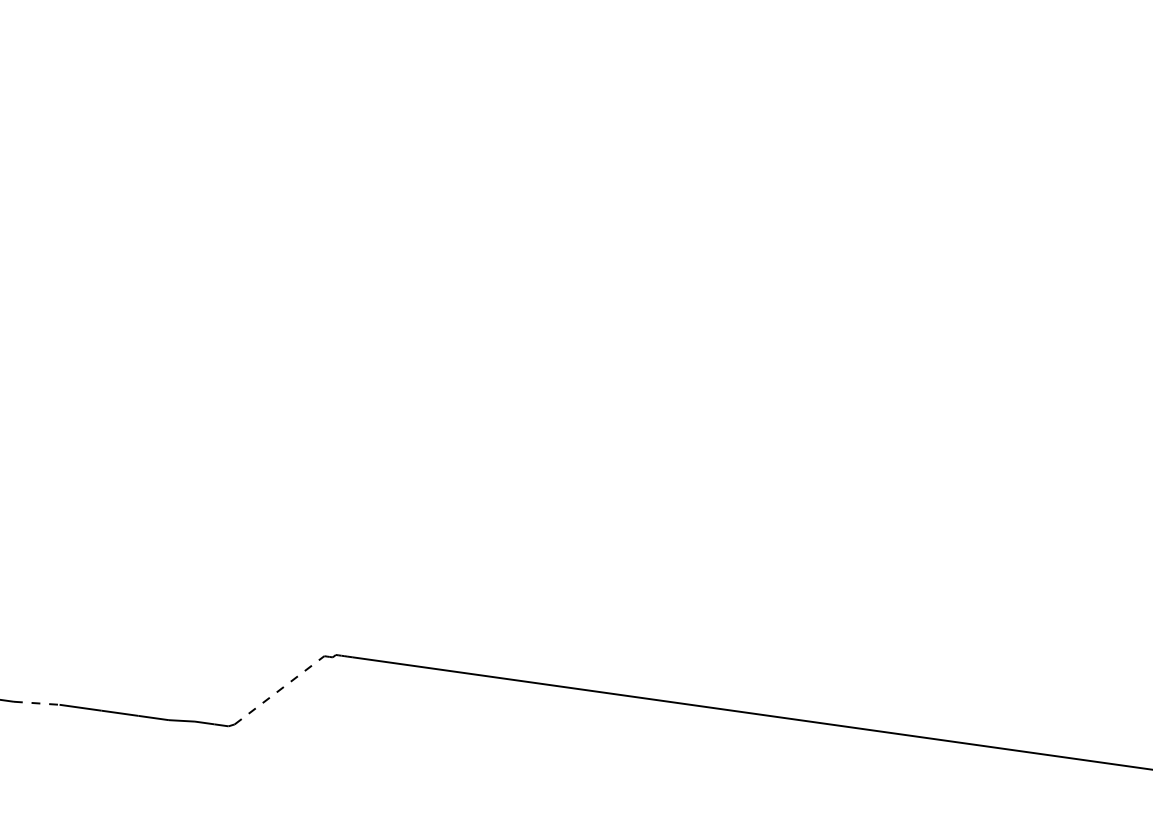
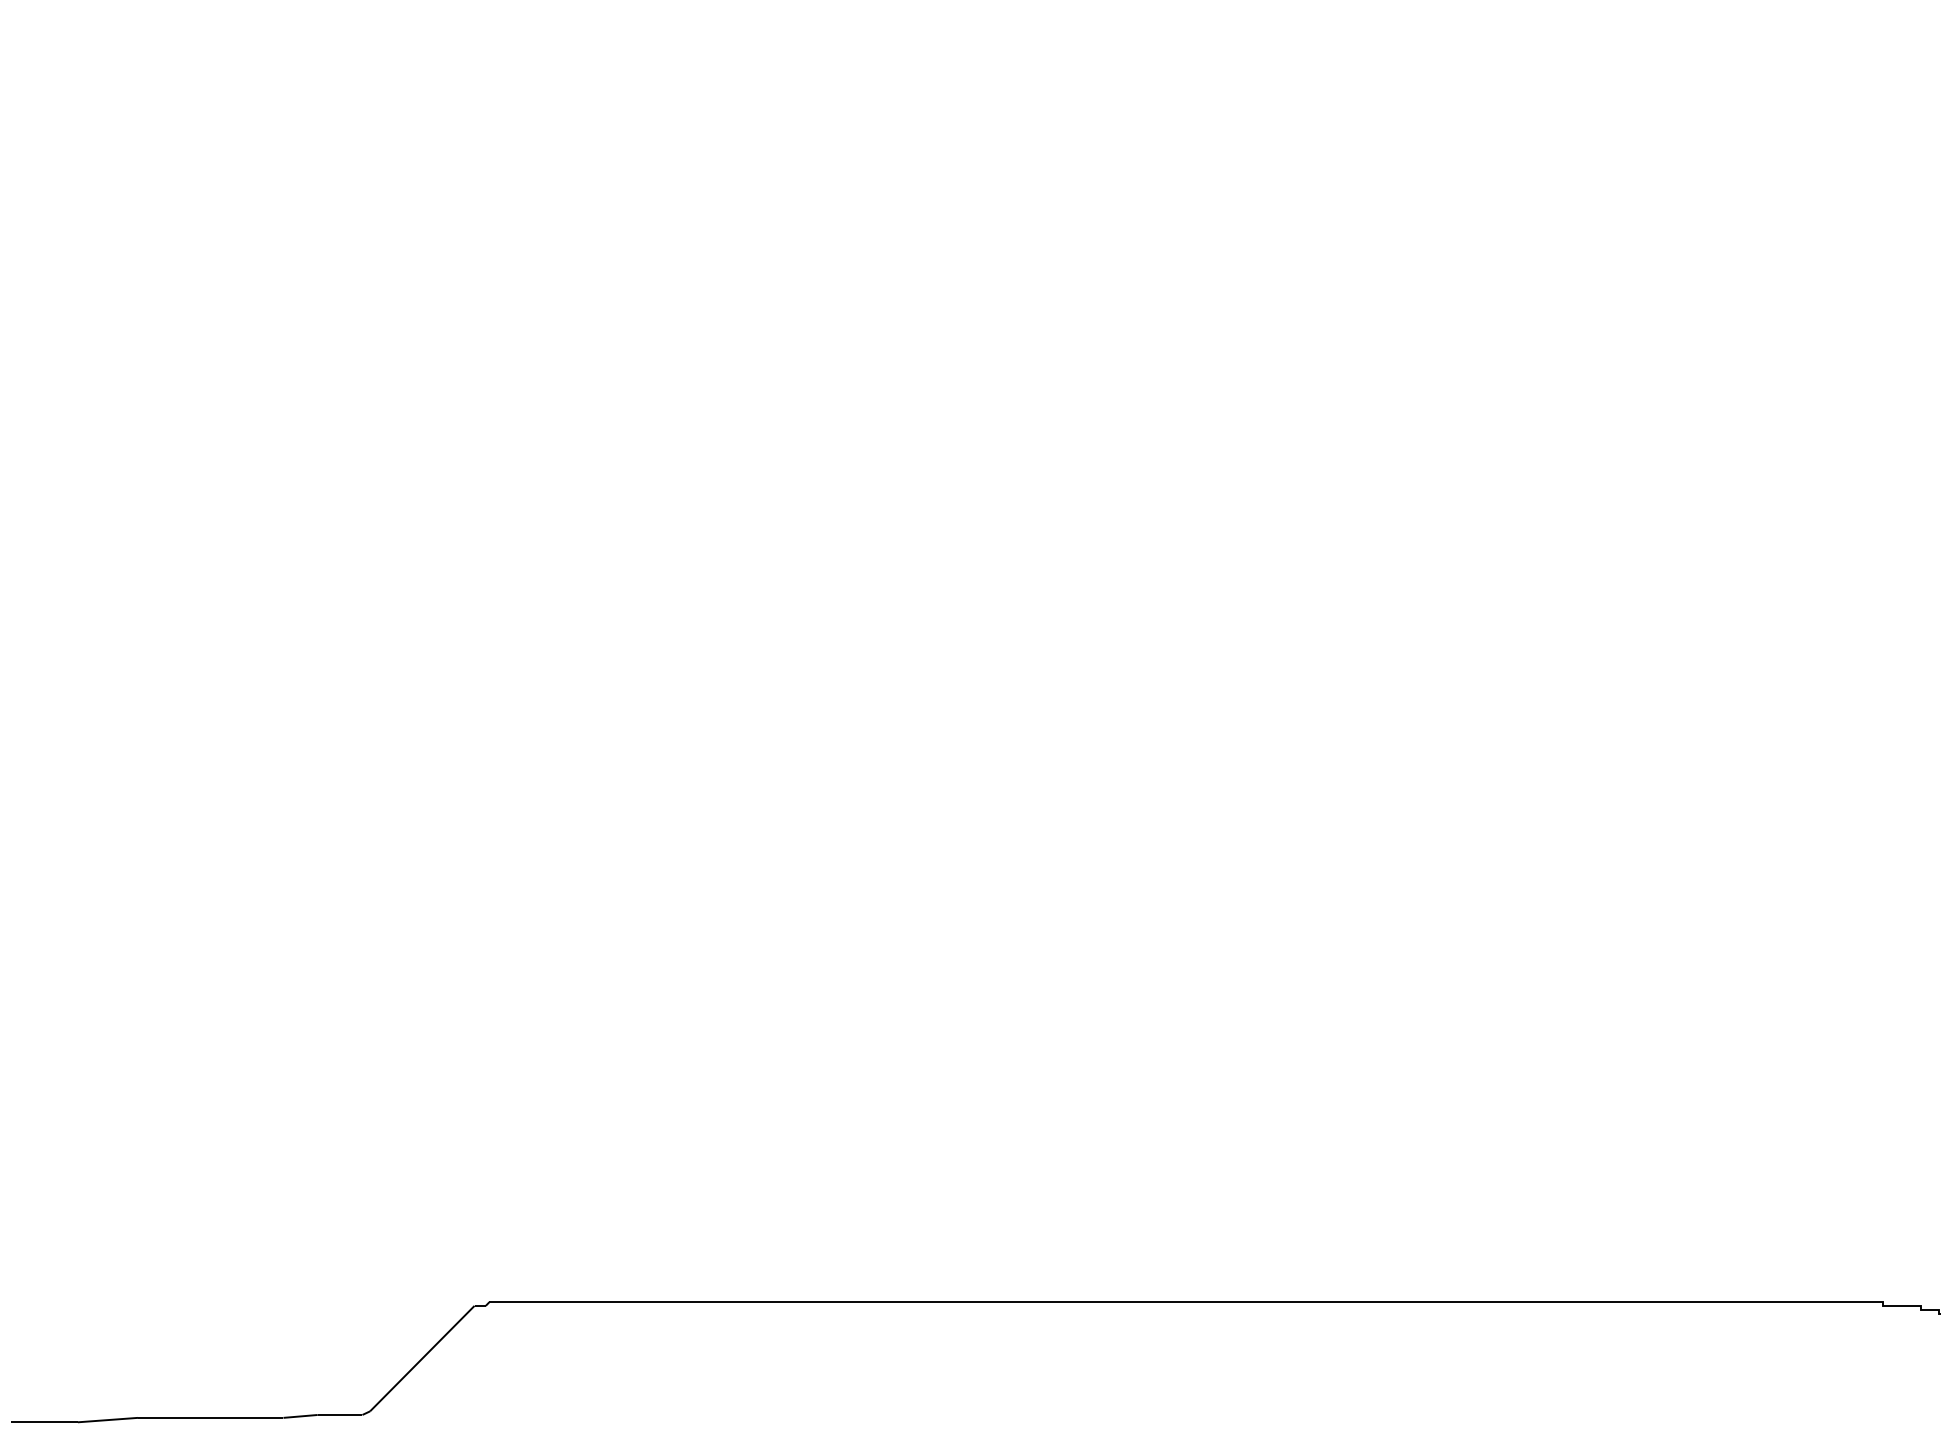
line: (279, 690) -> (422, 1358), dashed -> solid
line: (37, 703) -> (108, 1420), dashed -> solid

